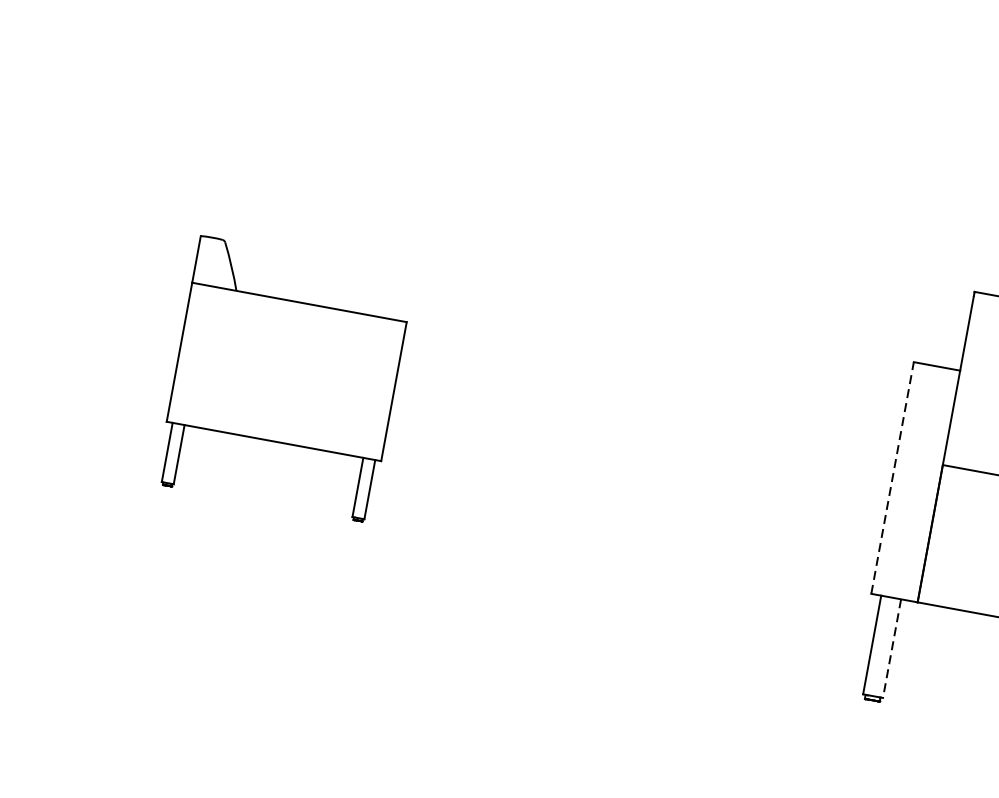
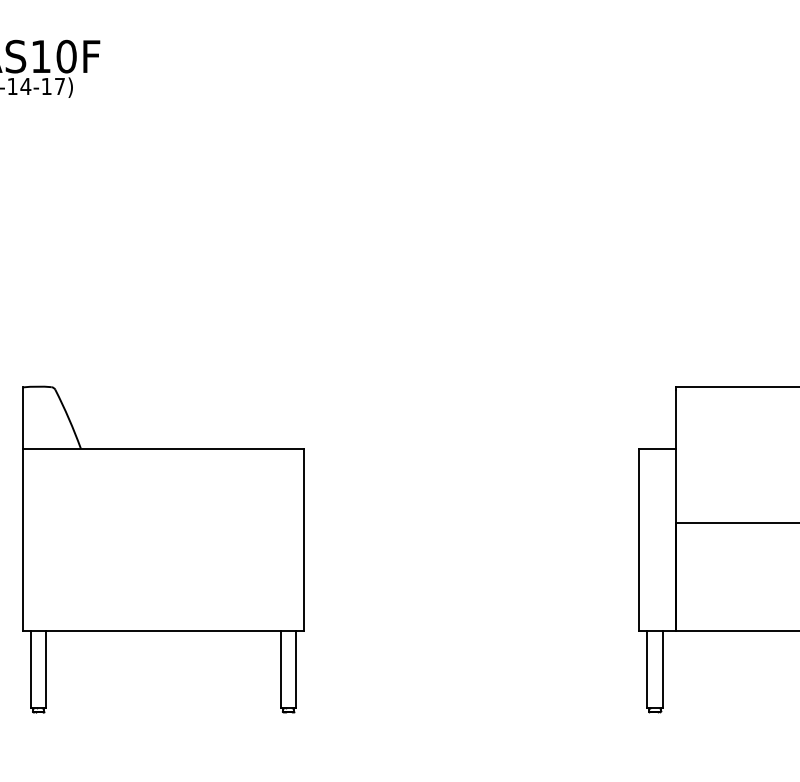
part: (285, 379) -> (163, 549), size x1.67
line: (892, 477) -> (639, 539), dashed -> solid
line: (891, 648) -> (662, 669), dashed -> solid

